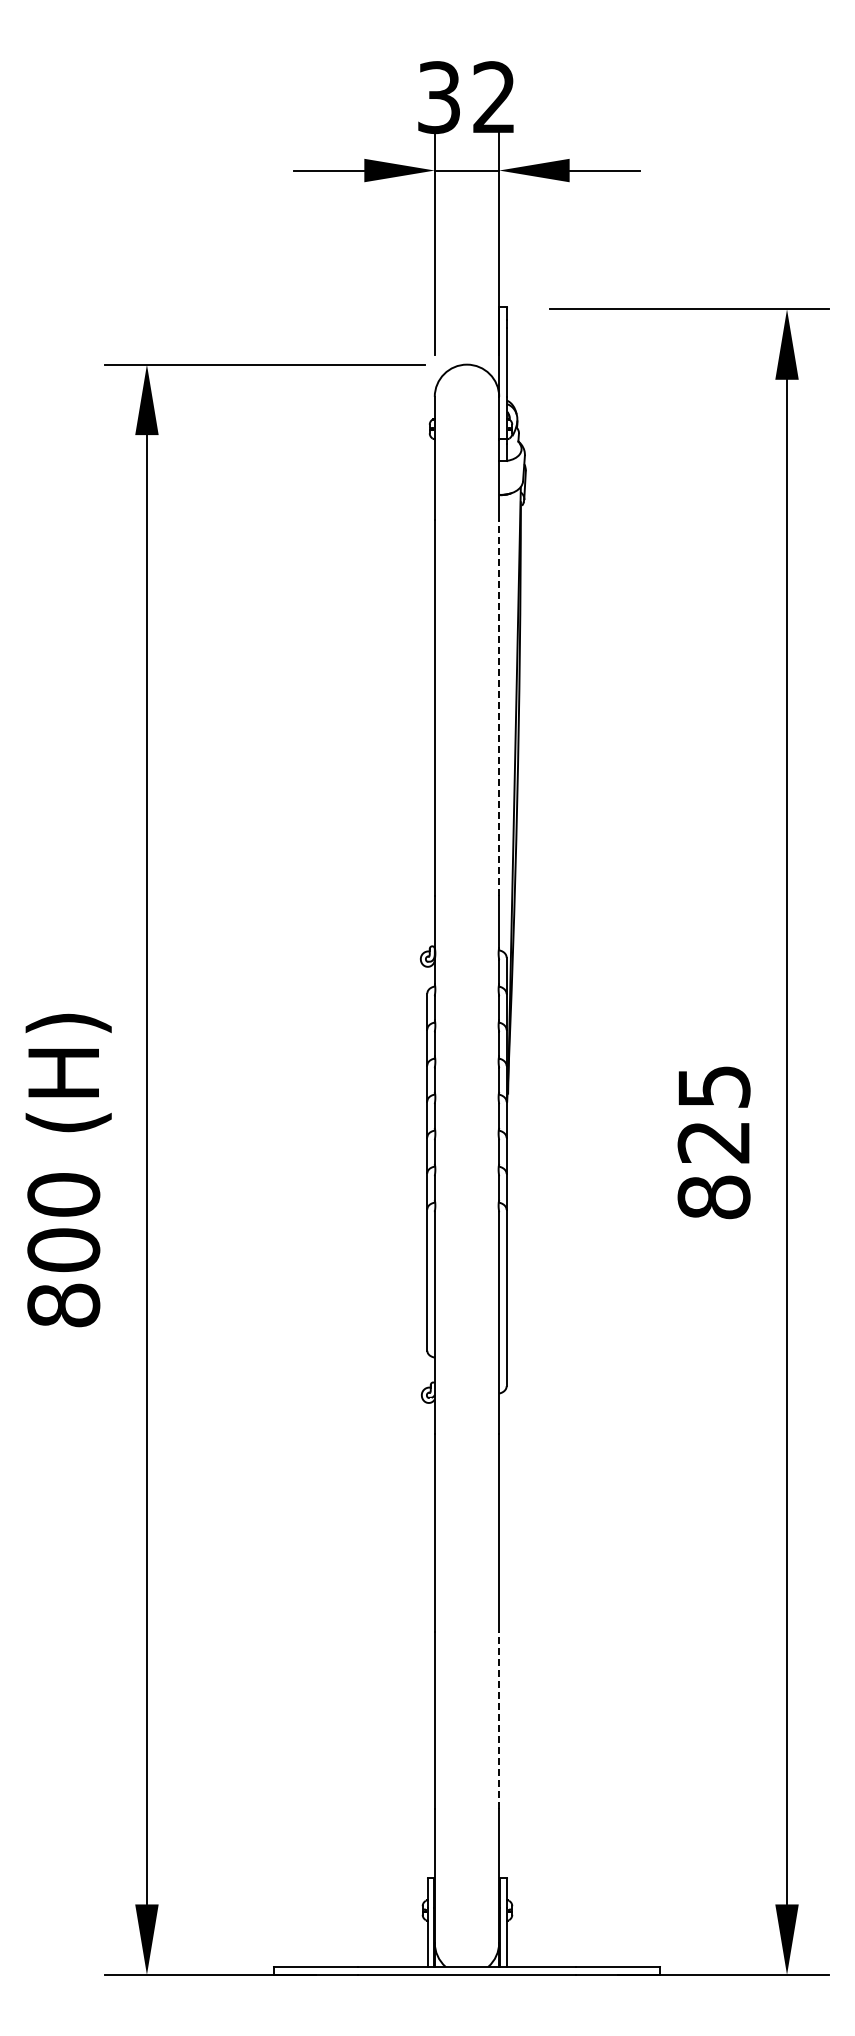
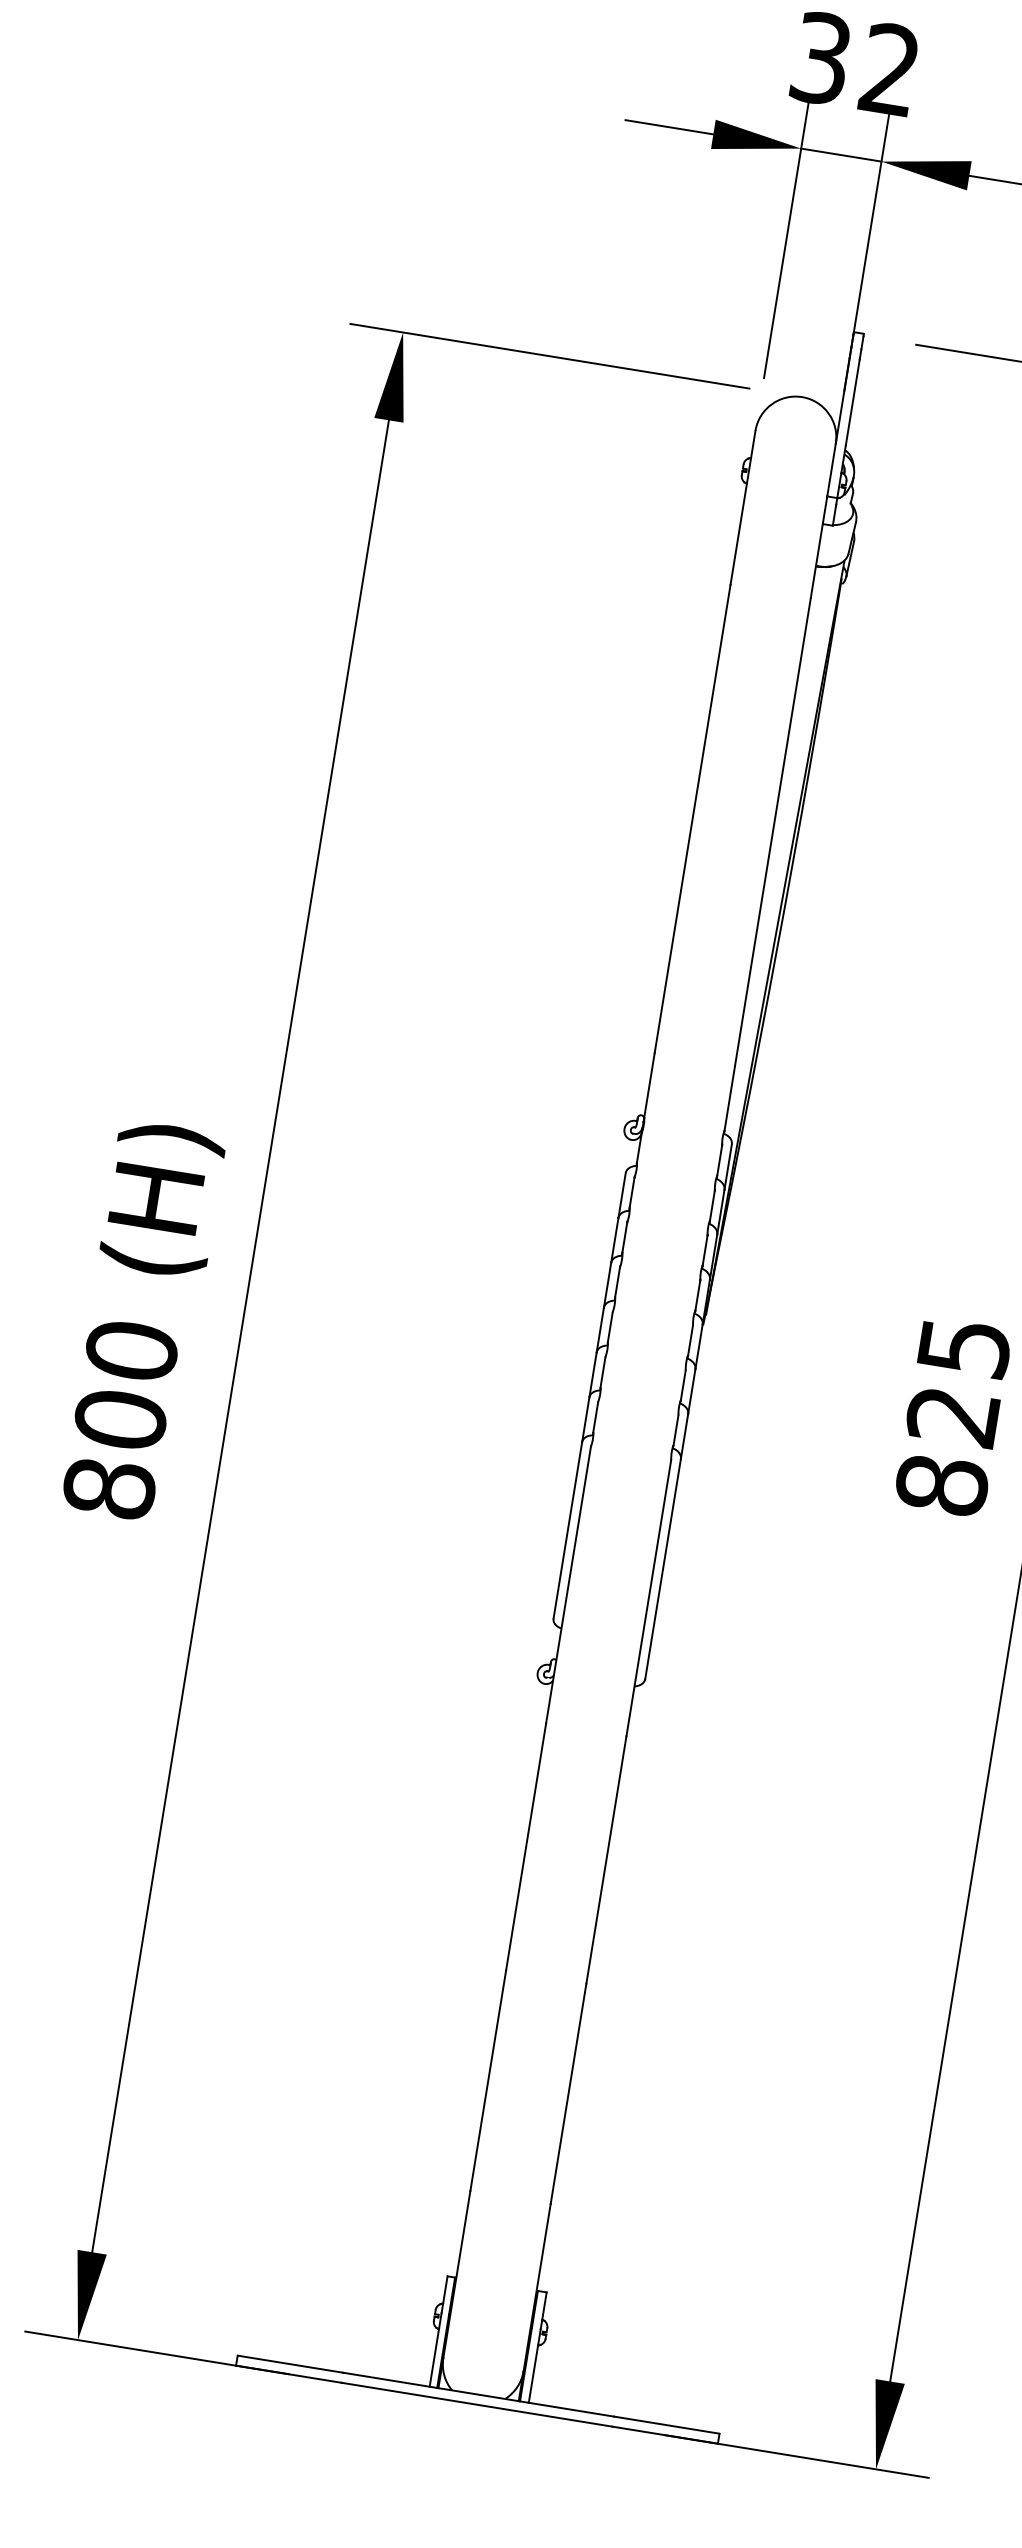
line: (499, 708) -> (773, 832), dashed -> solid
line: (499, 1719) -> (569, 2092), dashed -> solid

